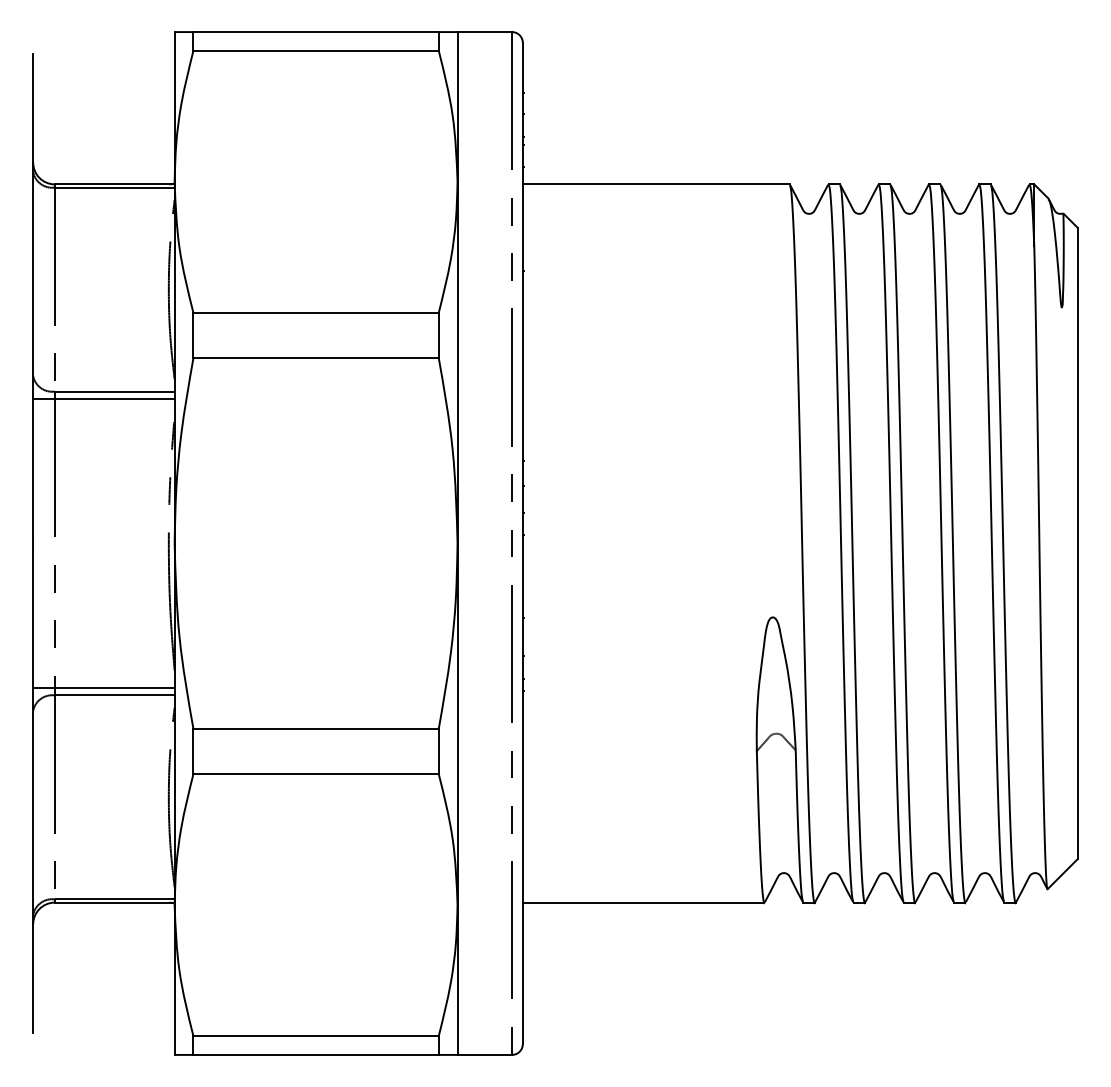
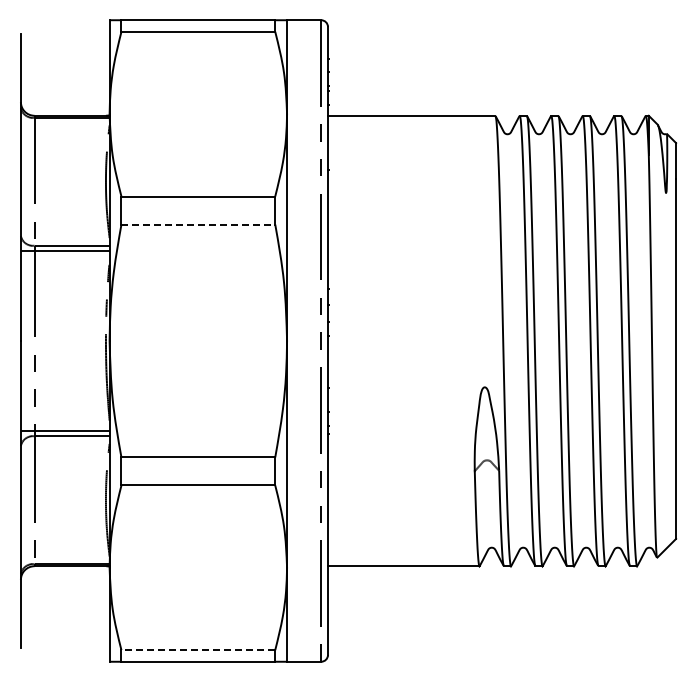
line: (316, 357) -> (198, 224), solid -> dashed
line: (316, 1036) -> (198, 650), solid -> dashed

